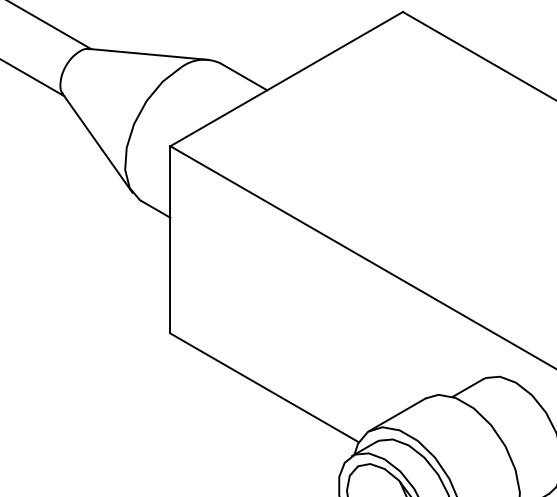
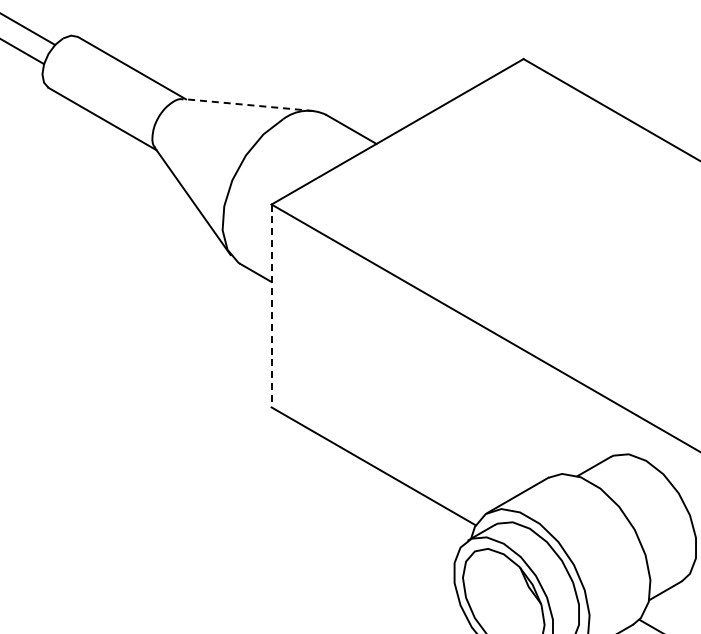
line: (149, 54) -> (248, 105), solid -> dashed
line: (170, 240) -> (271, 306), solid -> dashed

